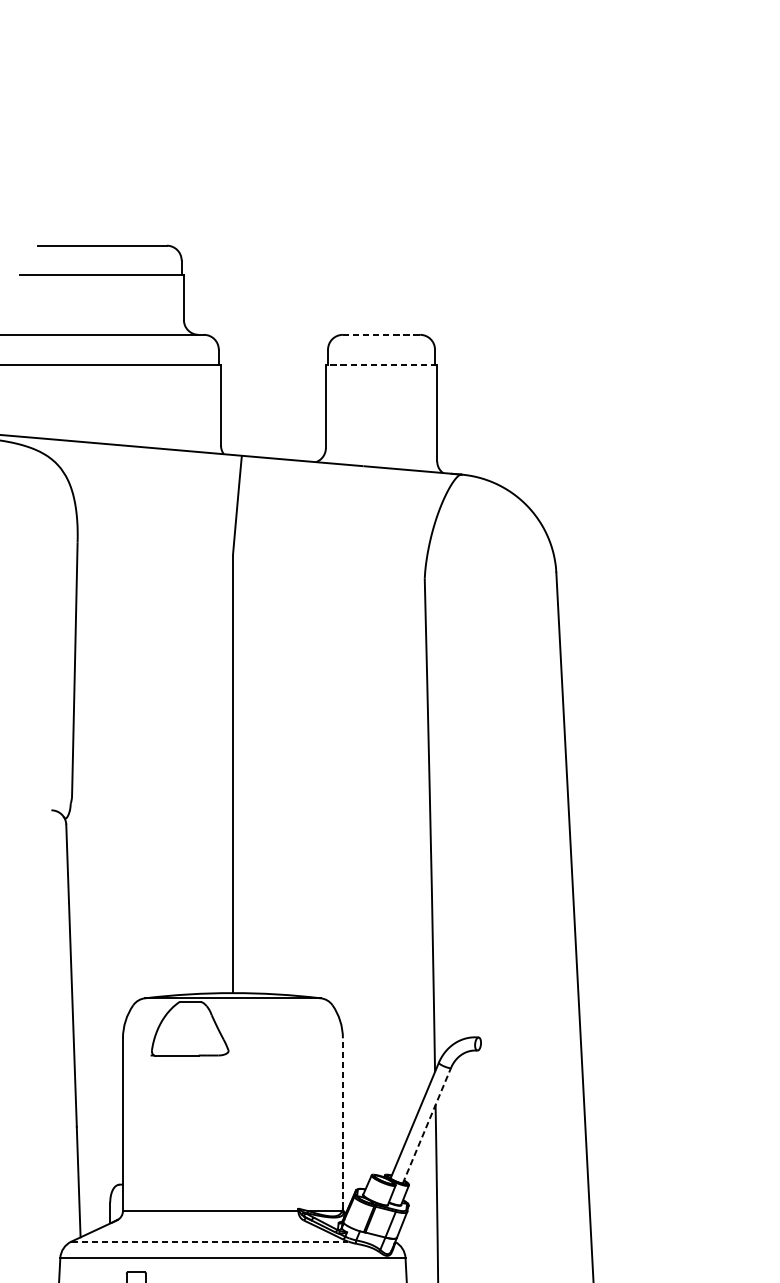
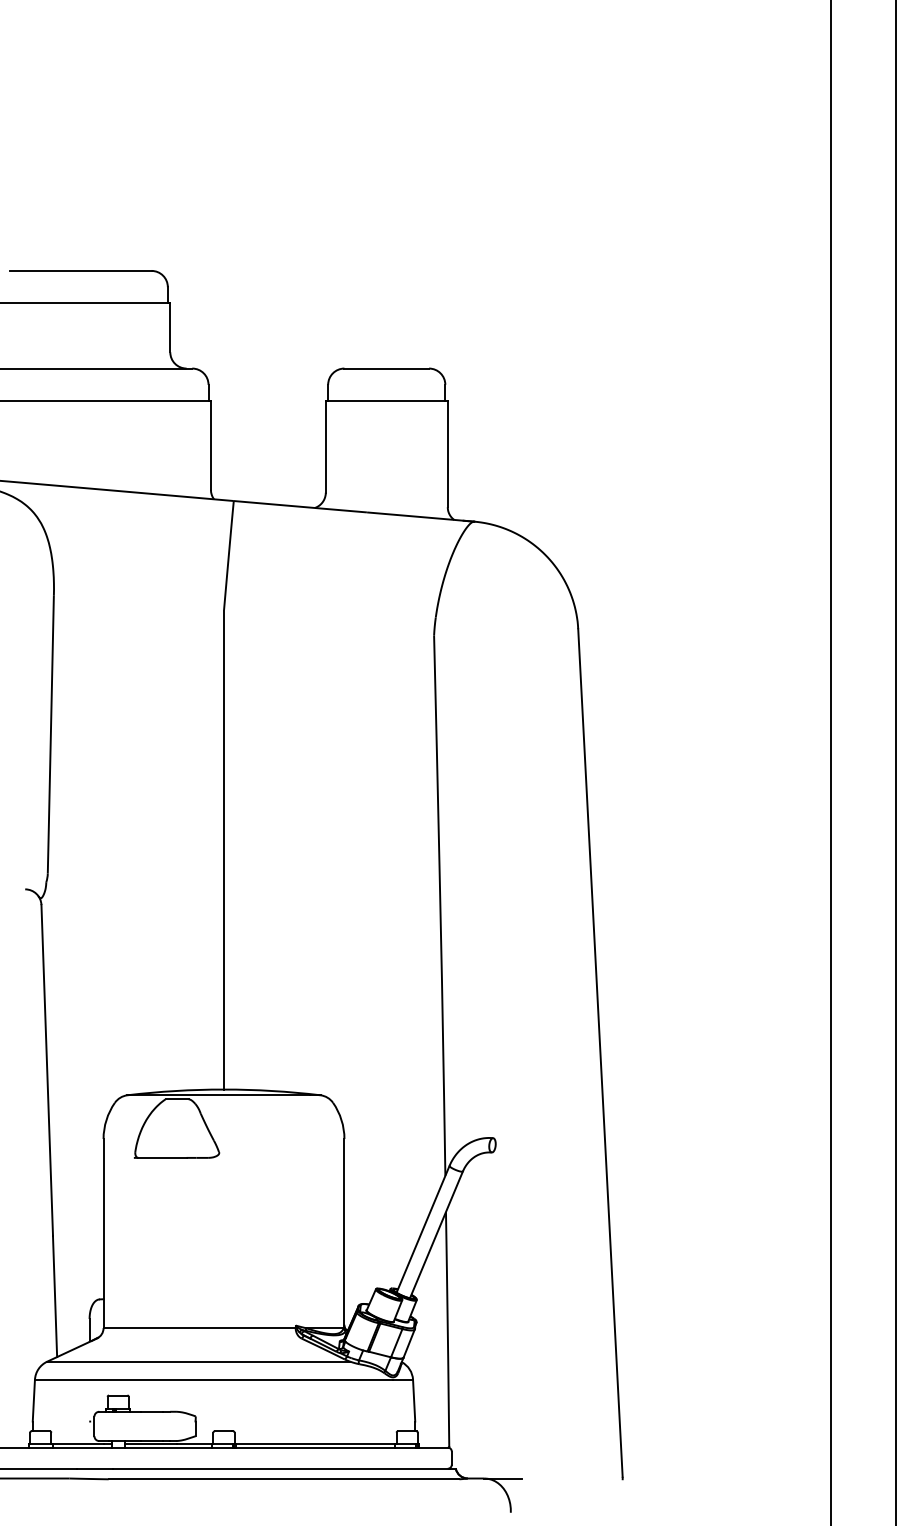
line: (382, 334) -> (387, 368), dashed -> solid
line: (381, 364) -> (386, 401), dashed -> solid
line: (342, 1122) -> (344, 1231), dashed -> solid
line: (426, 1125) -> (436, 1234), dashed -> solid
line: (209, 1241) -> (198, 1361), dashed -> solid

